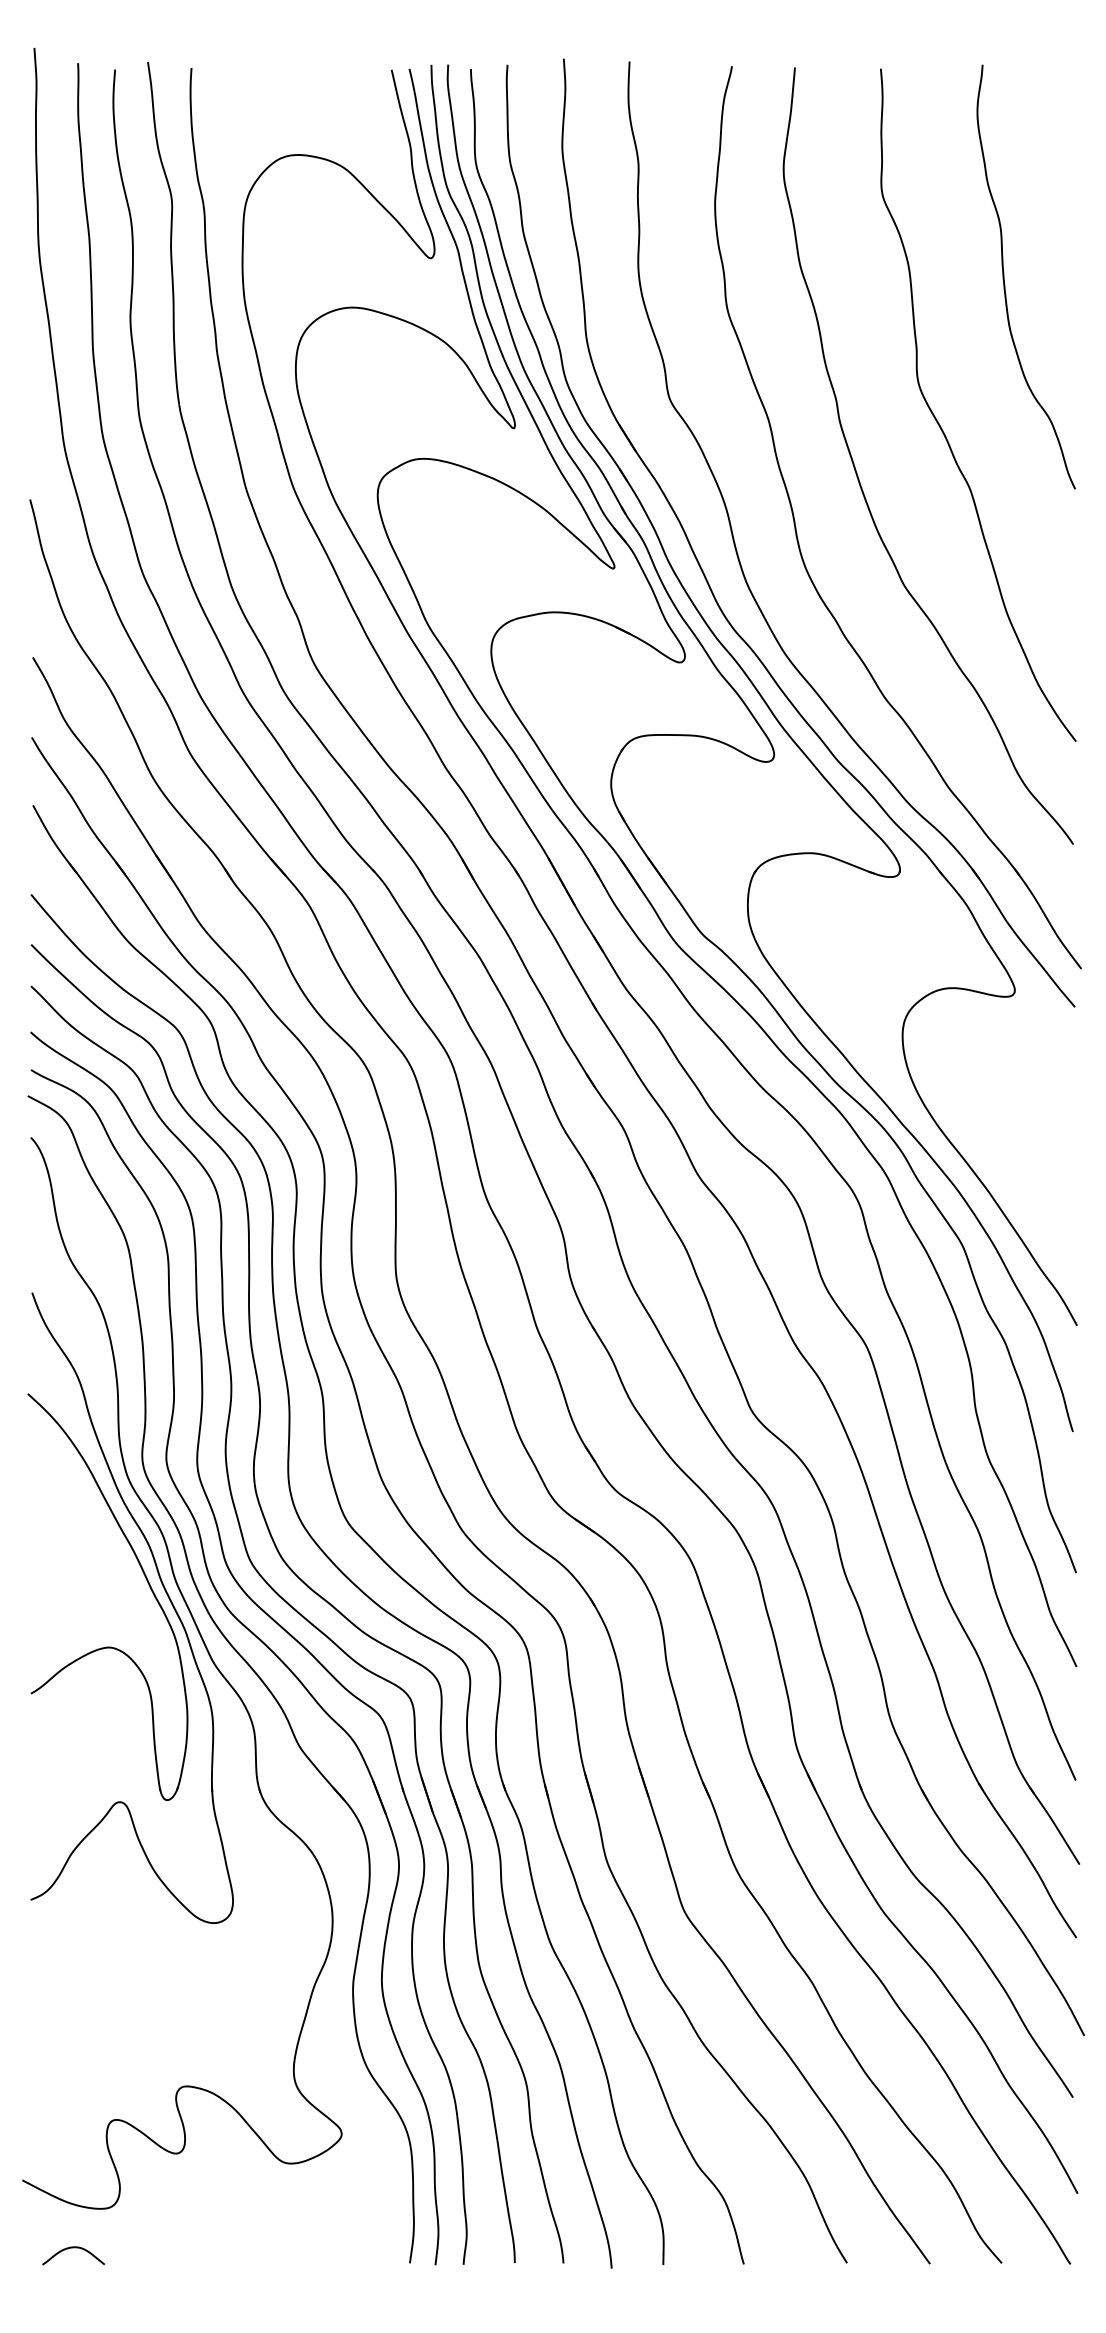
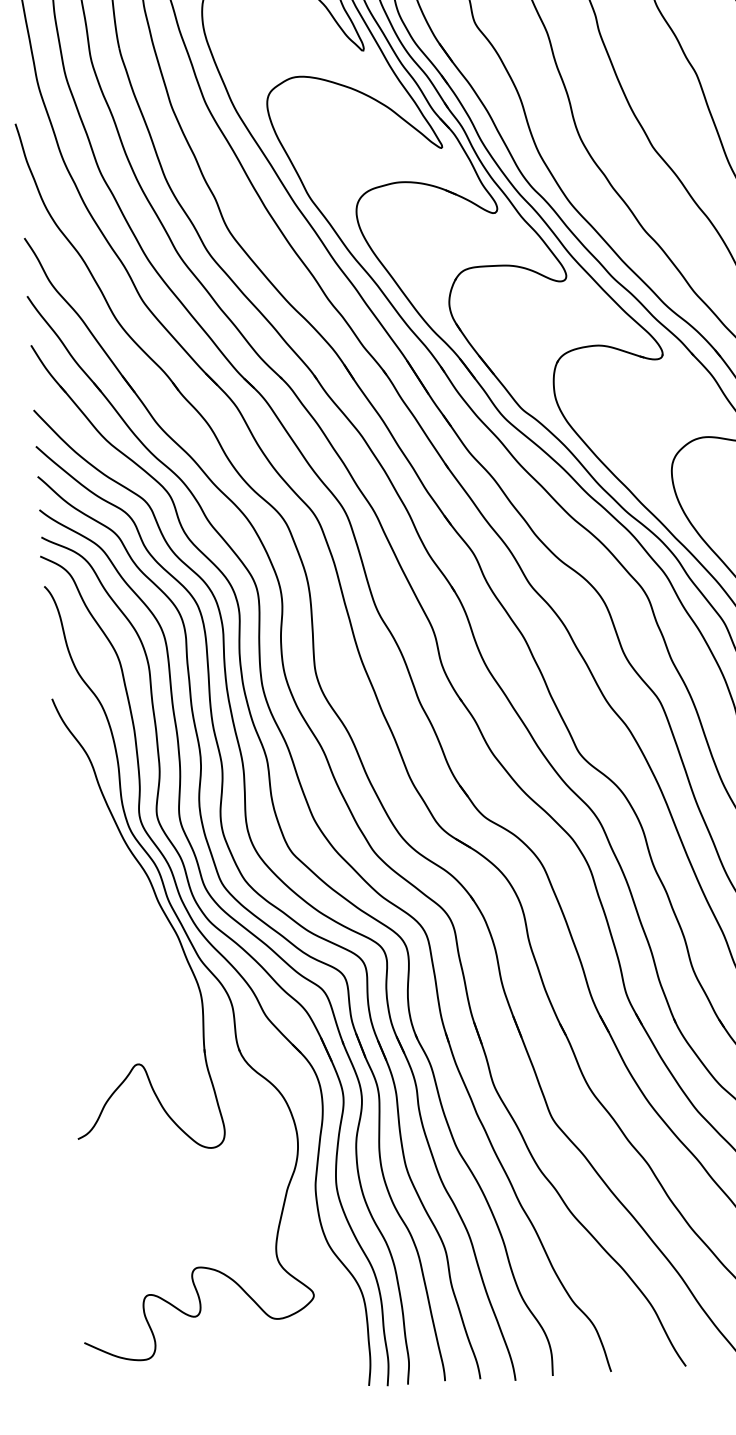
part: (145, 1578) -> (146, 901), removed
curve: (73, 2248) -> (124, 1390), removed

